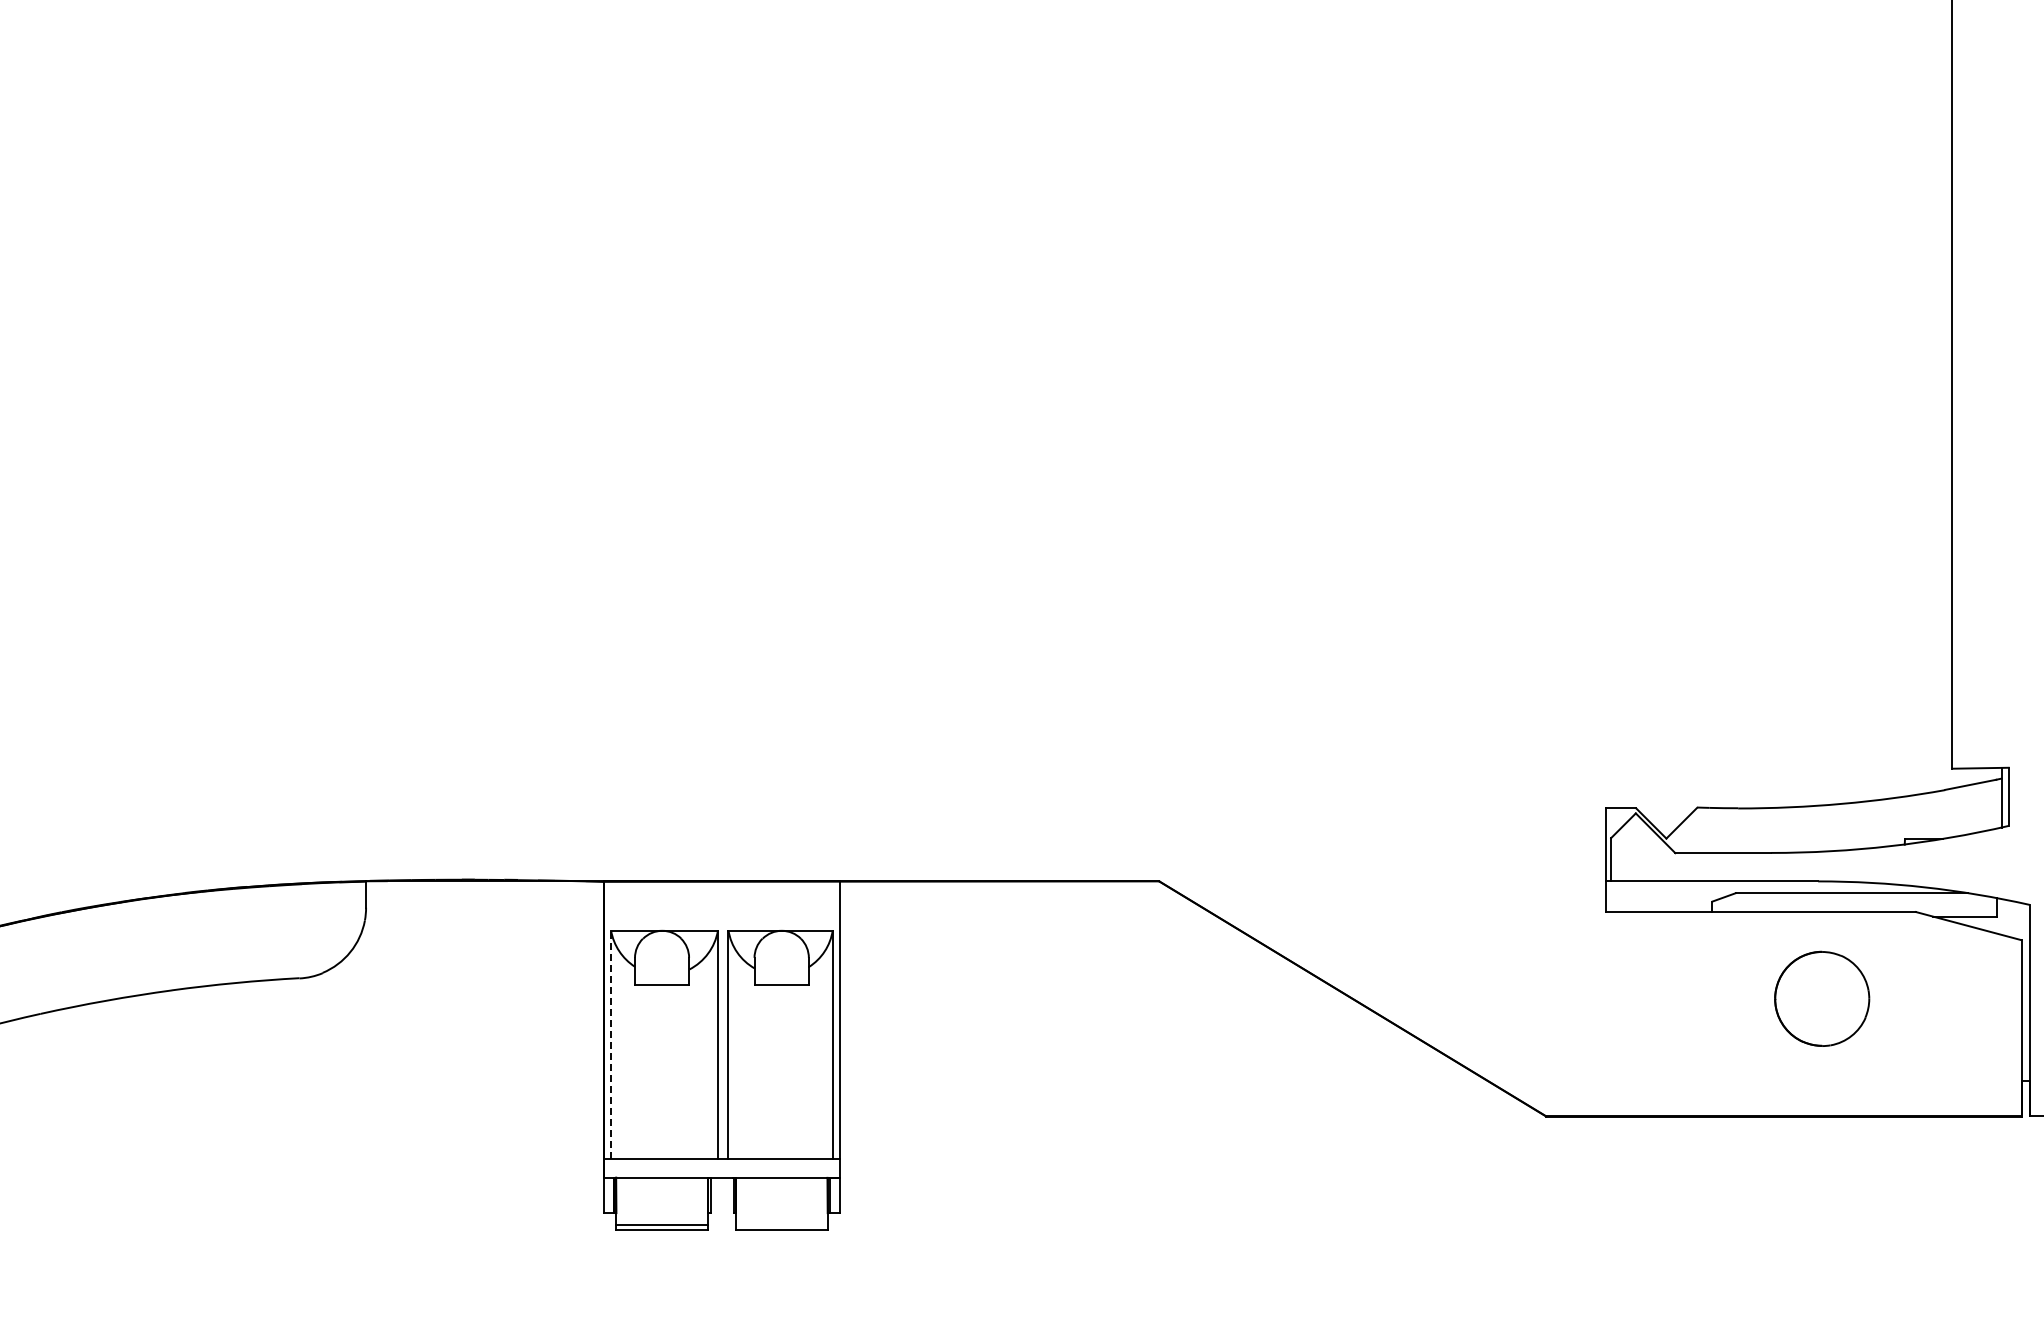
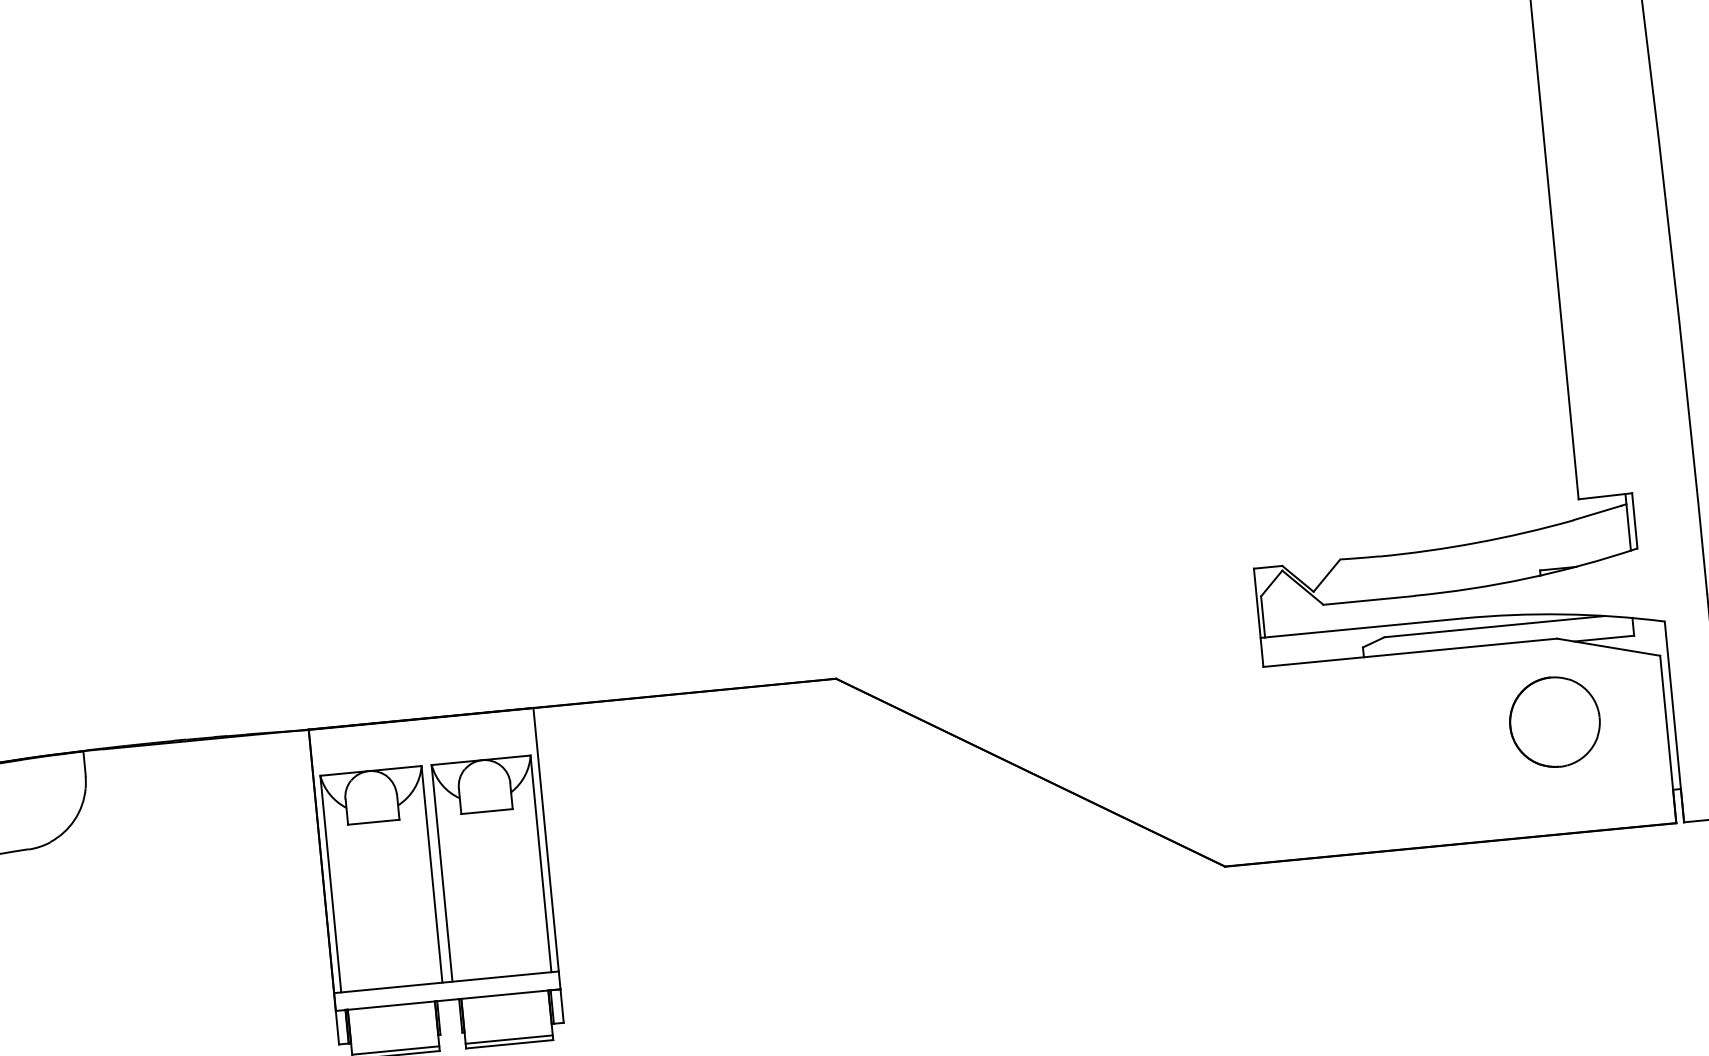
part: (1822, 998) -> (1555, 721), moved
line: (611, 1044) -> (331, 883), dashed -> solid
line: (781, 1225) -> (508, 1039), added

